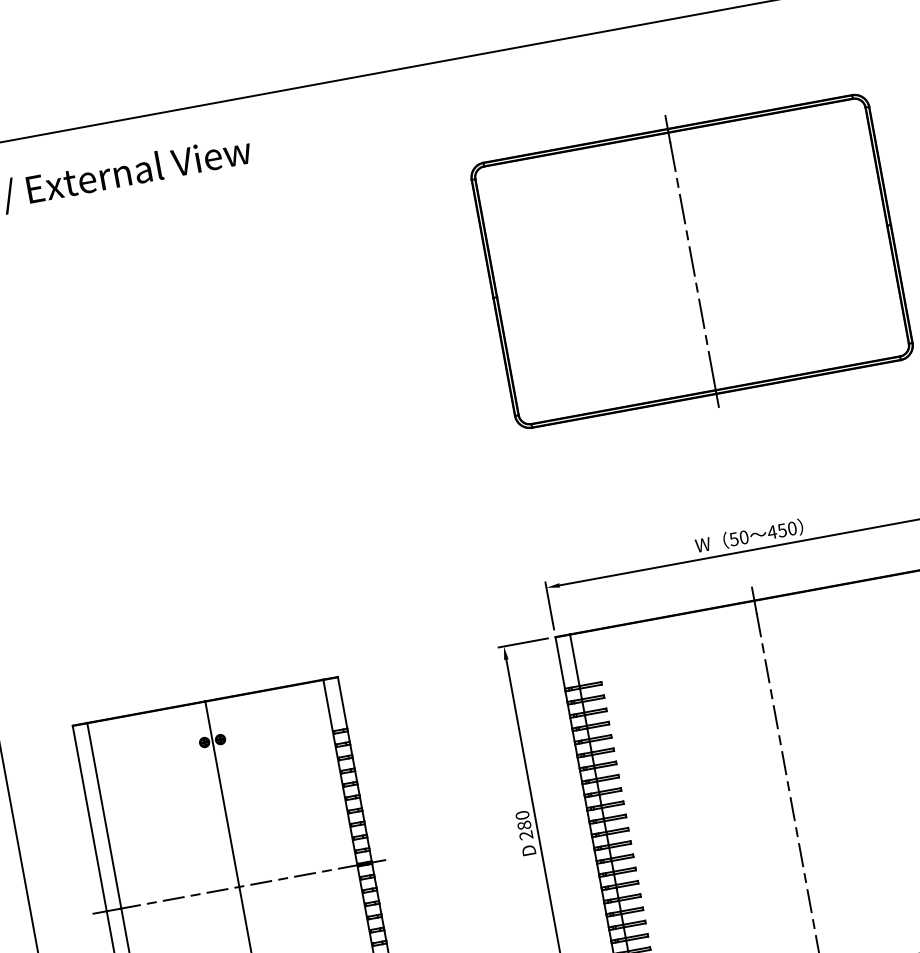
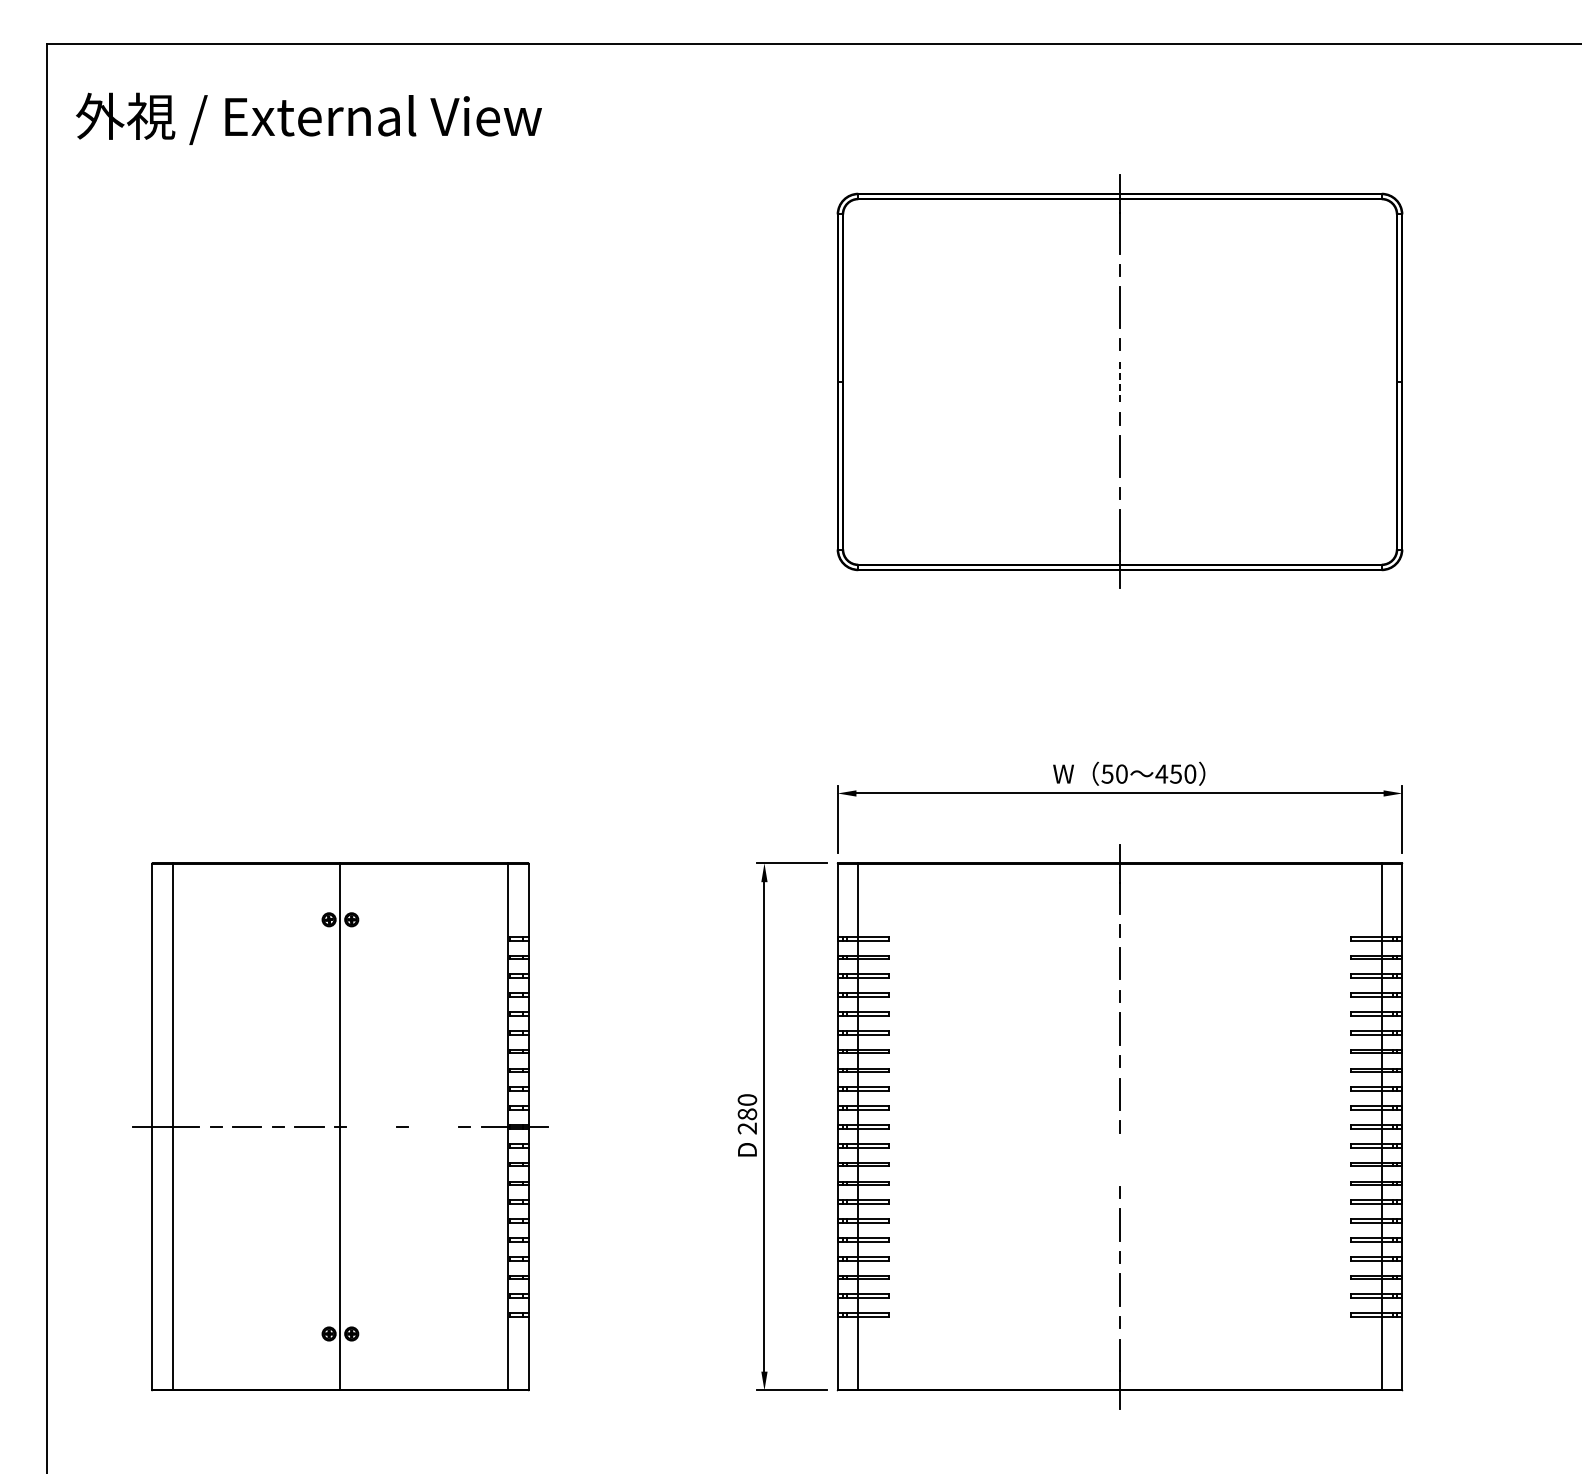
line: (692, 261) -> (1120, 382), solid -> dashed
line: (793, 809) -> (1120, 1159), removed
line: (304, 874) -> (433, 1126), removed
line: (261, 882) -> (371, 1126), removed

